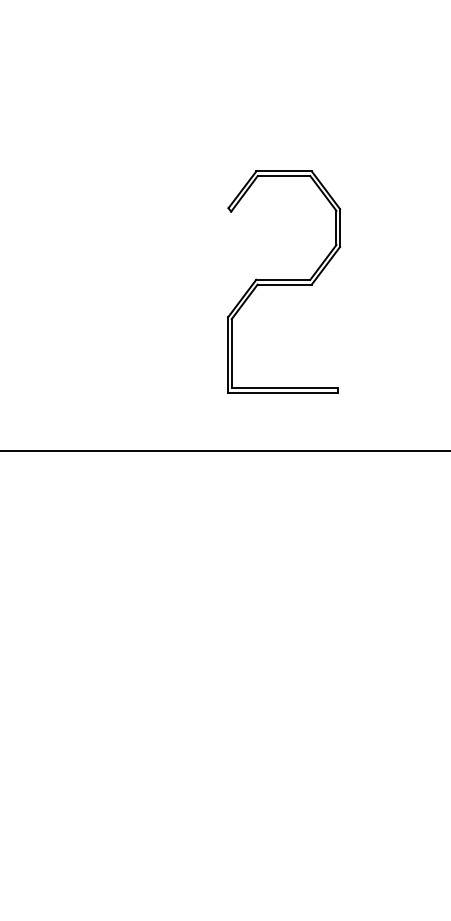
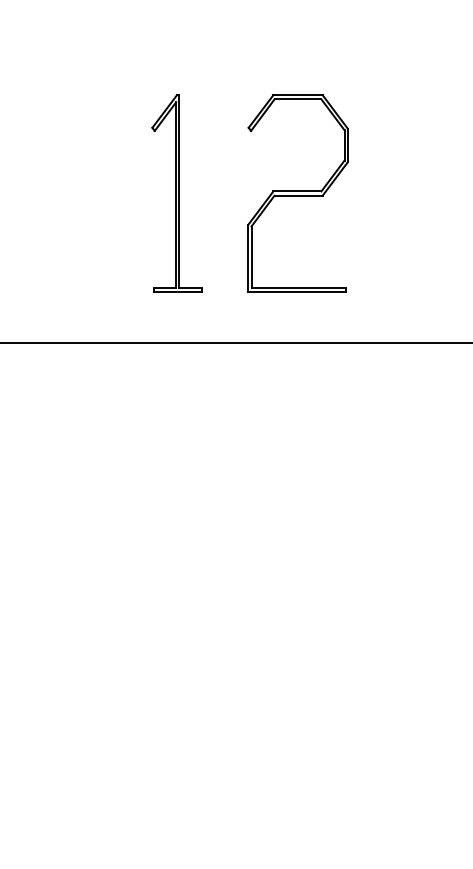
part: (168, 282) -> (176, 193), added
part: (283, 282) -> (297, 193), moved

